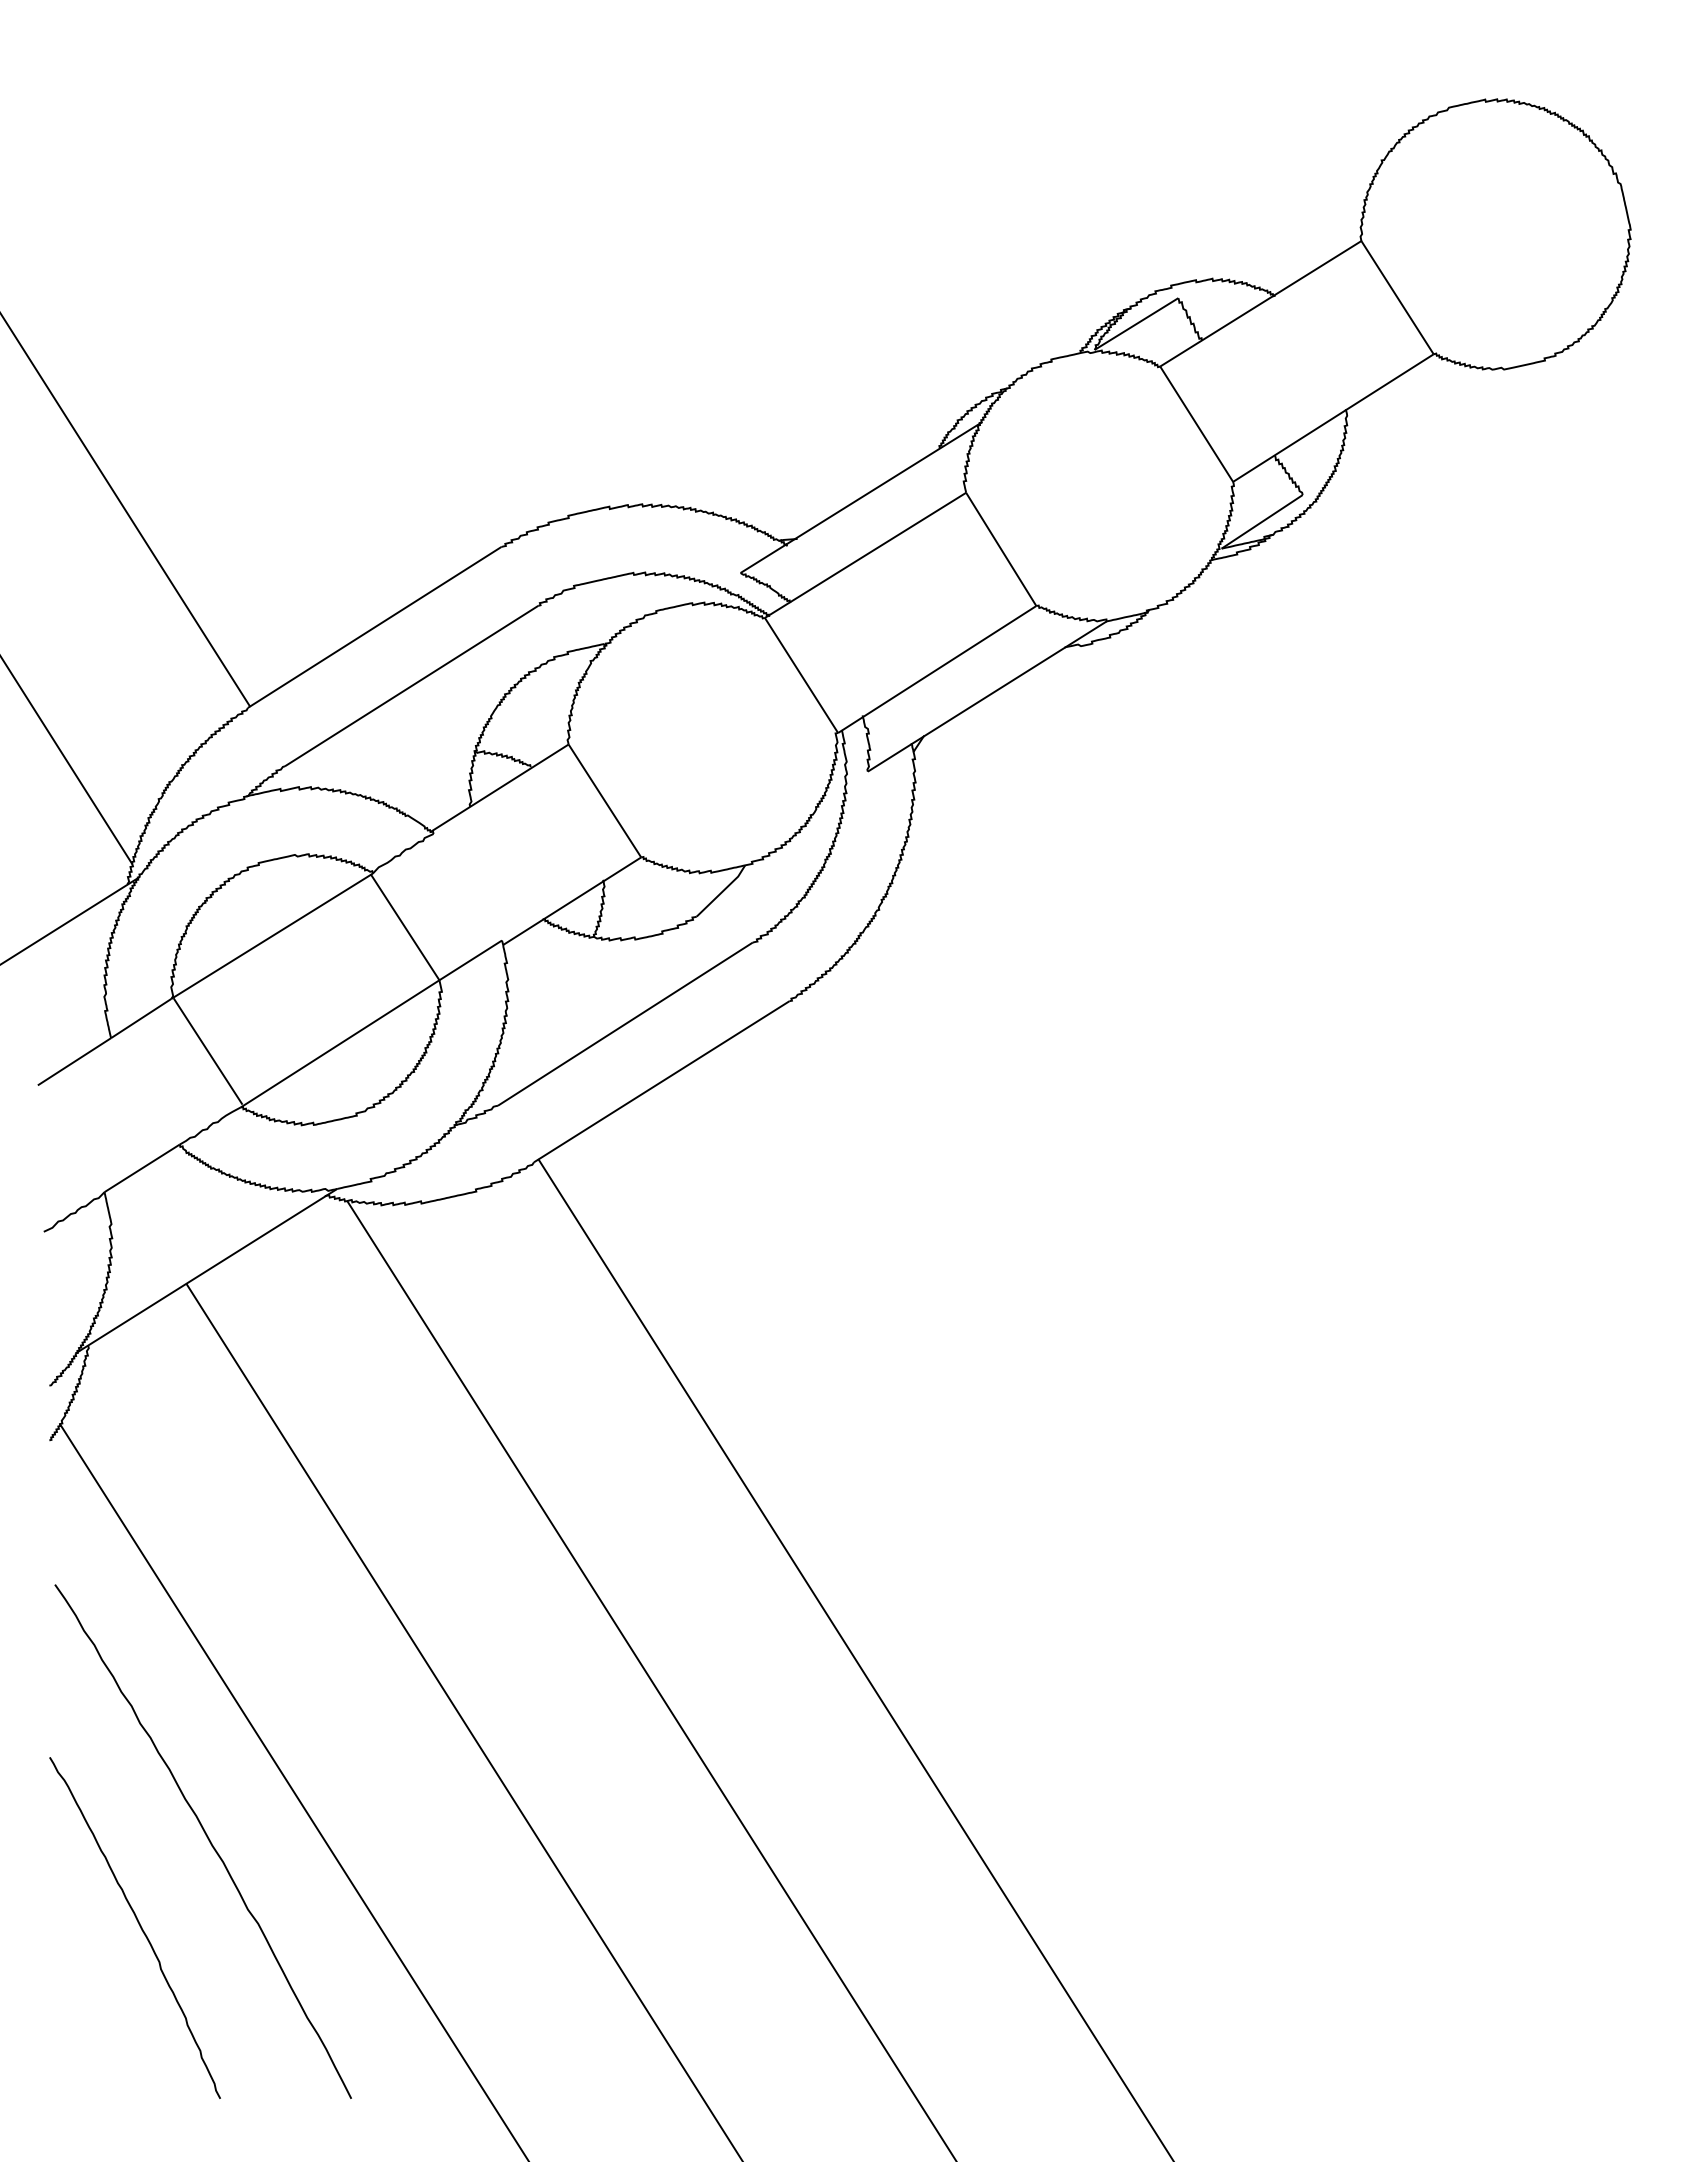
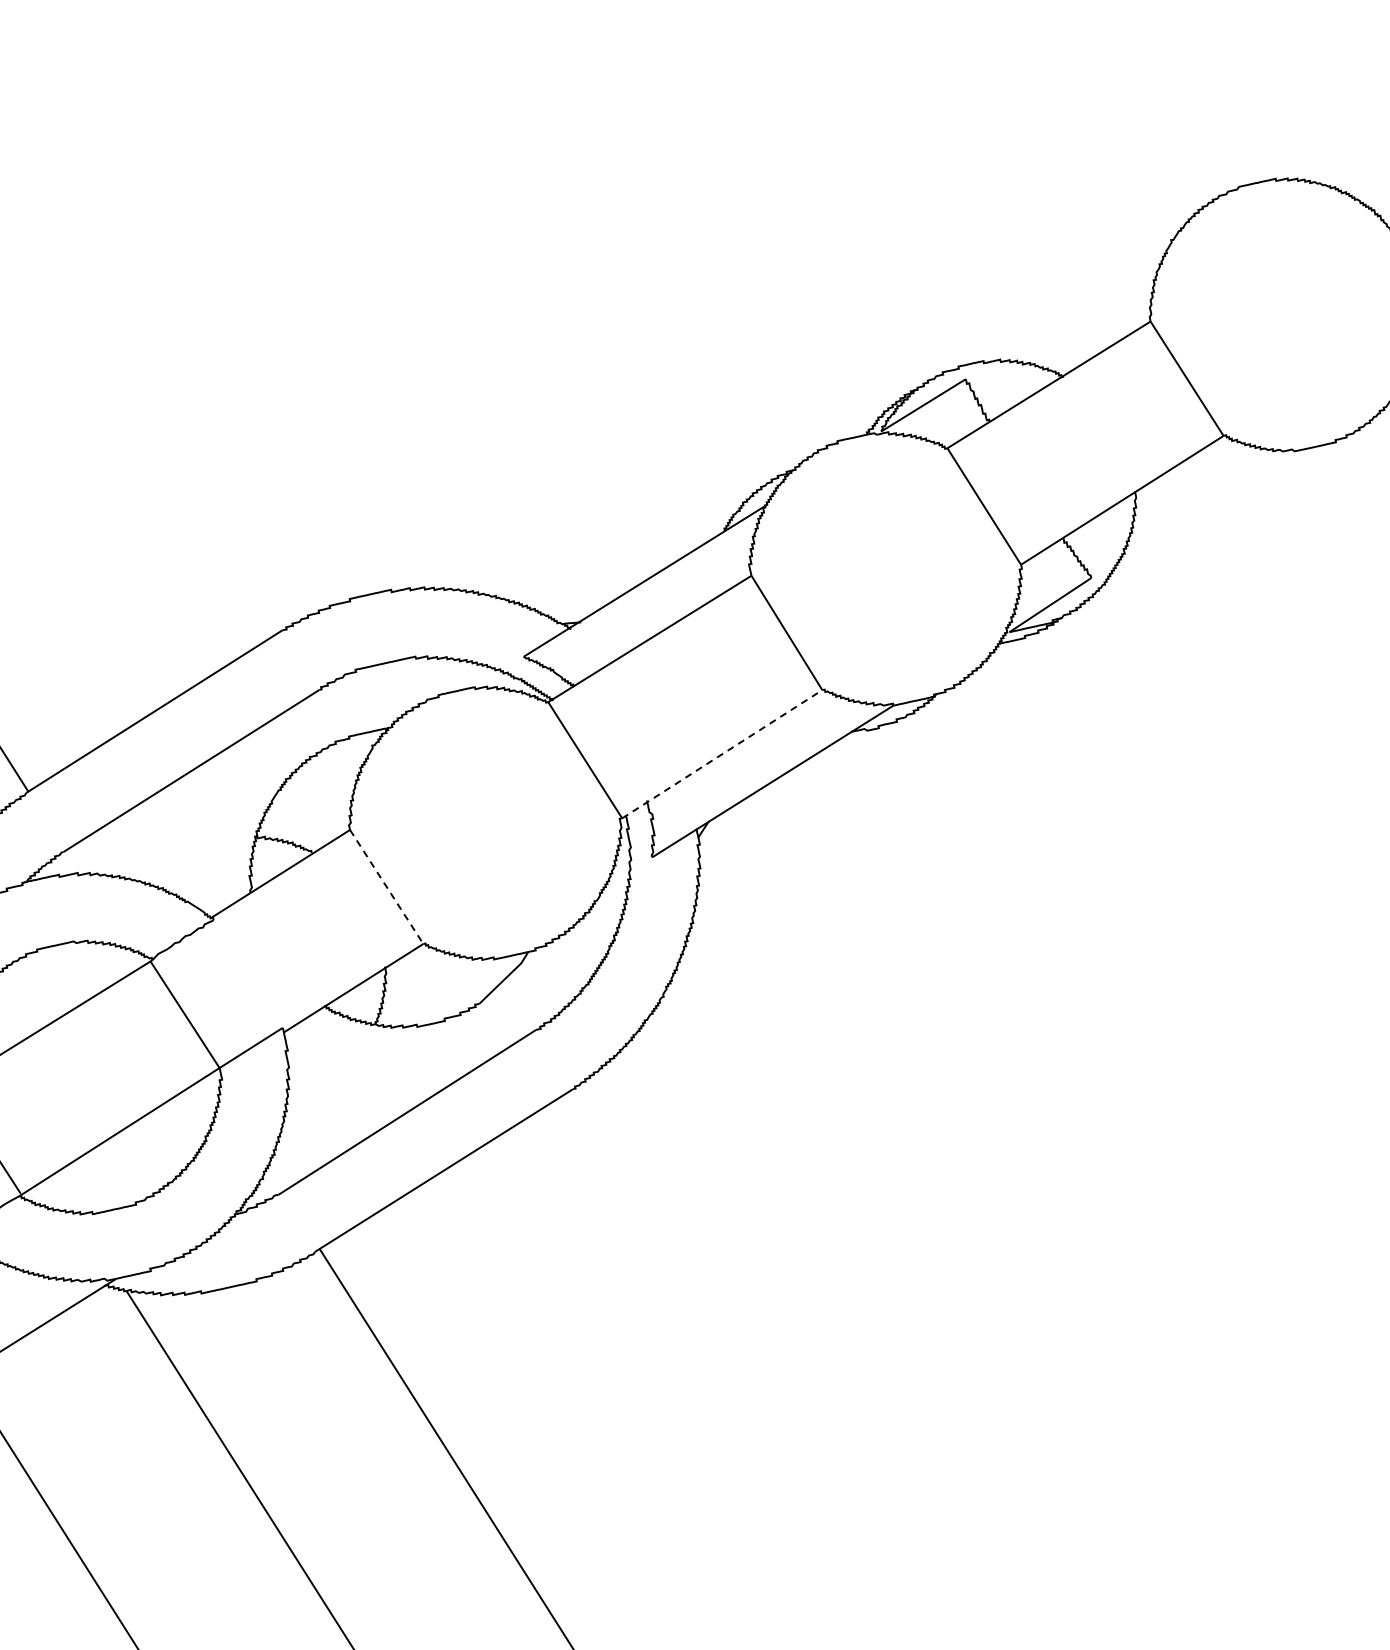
line: (937, 669) -> (722, 754), solid -> dashed
line: (605, 801) -> (387, 887), solid -> dashed

